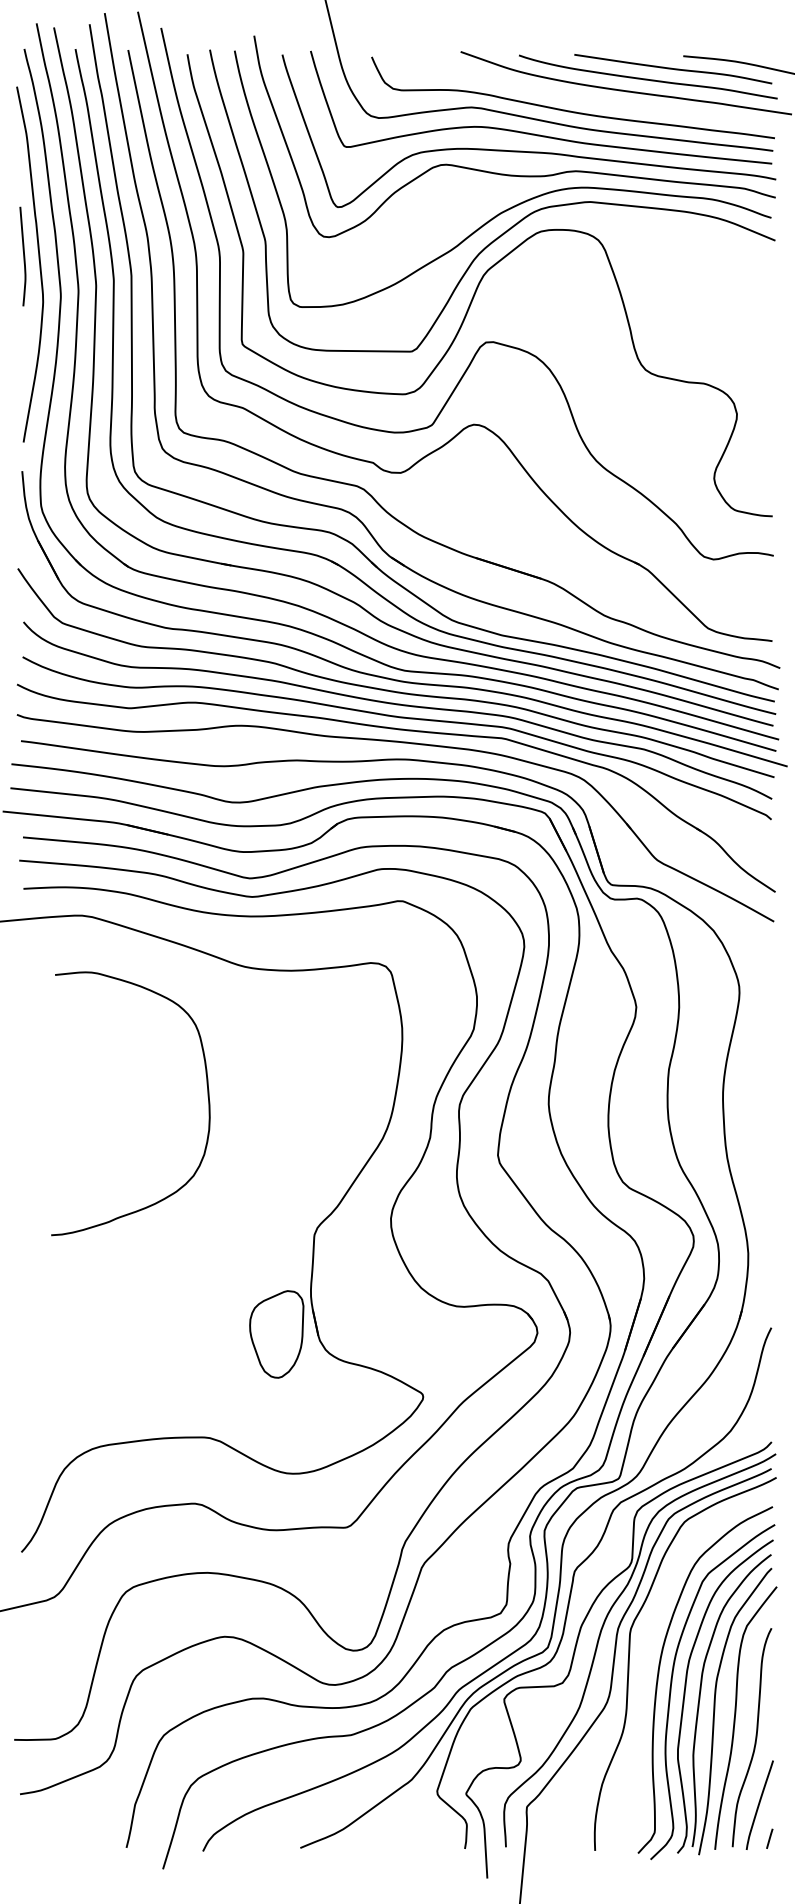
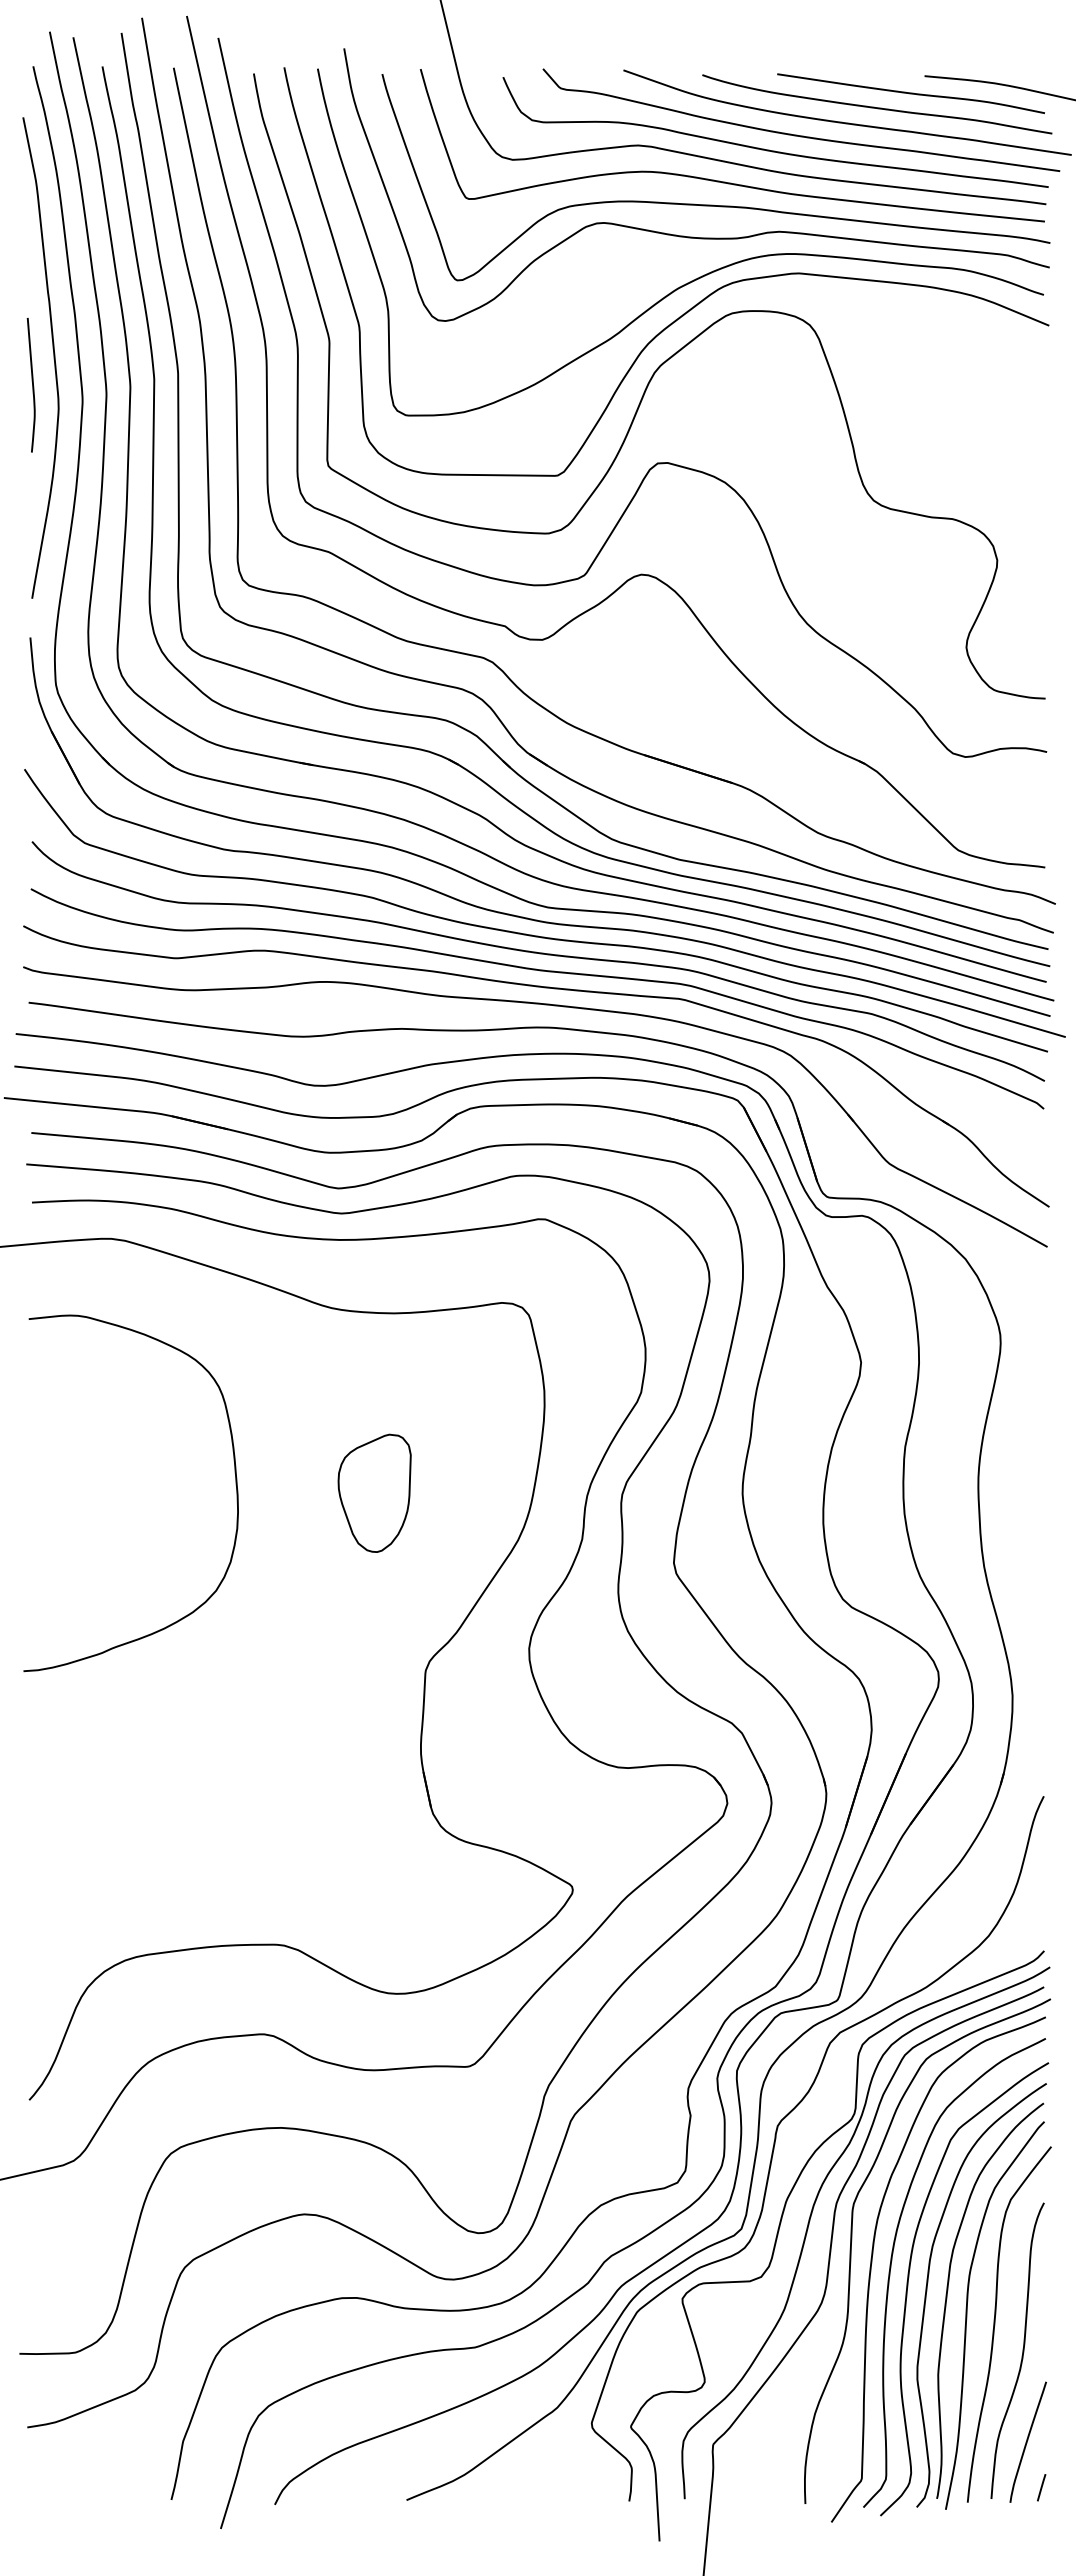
curve: (589, 99) -> (797, 134), added
curve: (23, 256) -> (32, 385), moved
curve: (207, 1097) -> (235, 1485), moved
part: (276, 1333) -> (374, 1492), moved
curve: (644, 1673) -> (872, 2263), added

